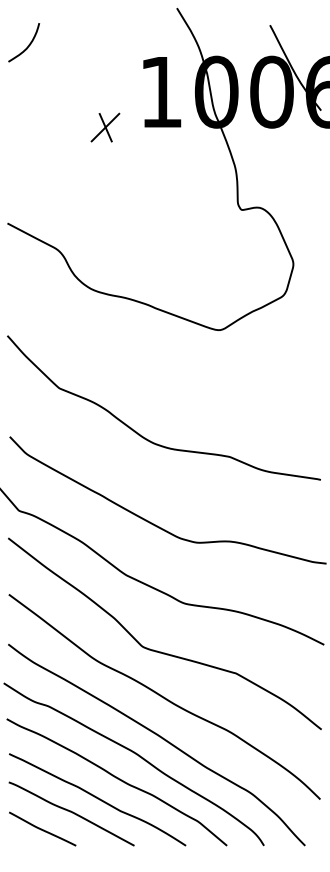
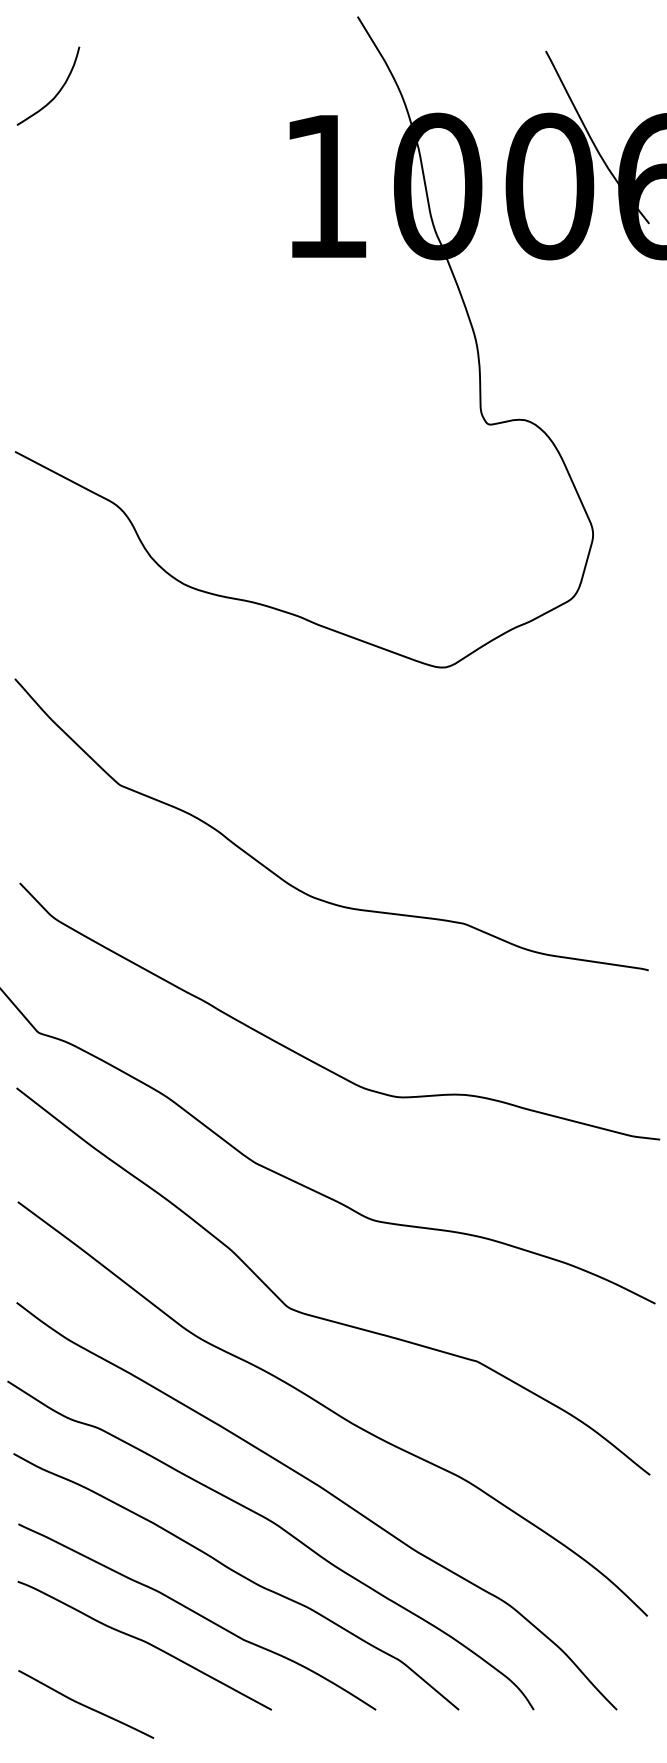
part: (105, 127) -> (213, 257), removed
line: (41, 828) -> (83, 1703), moved

